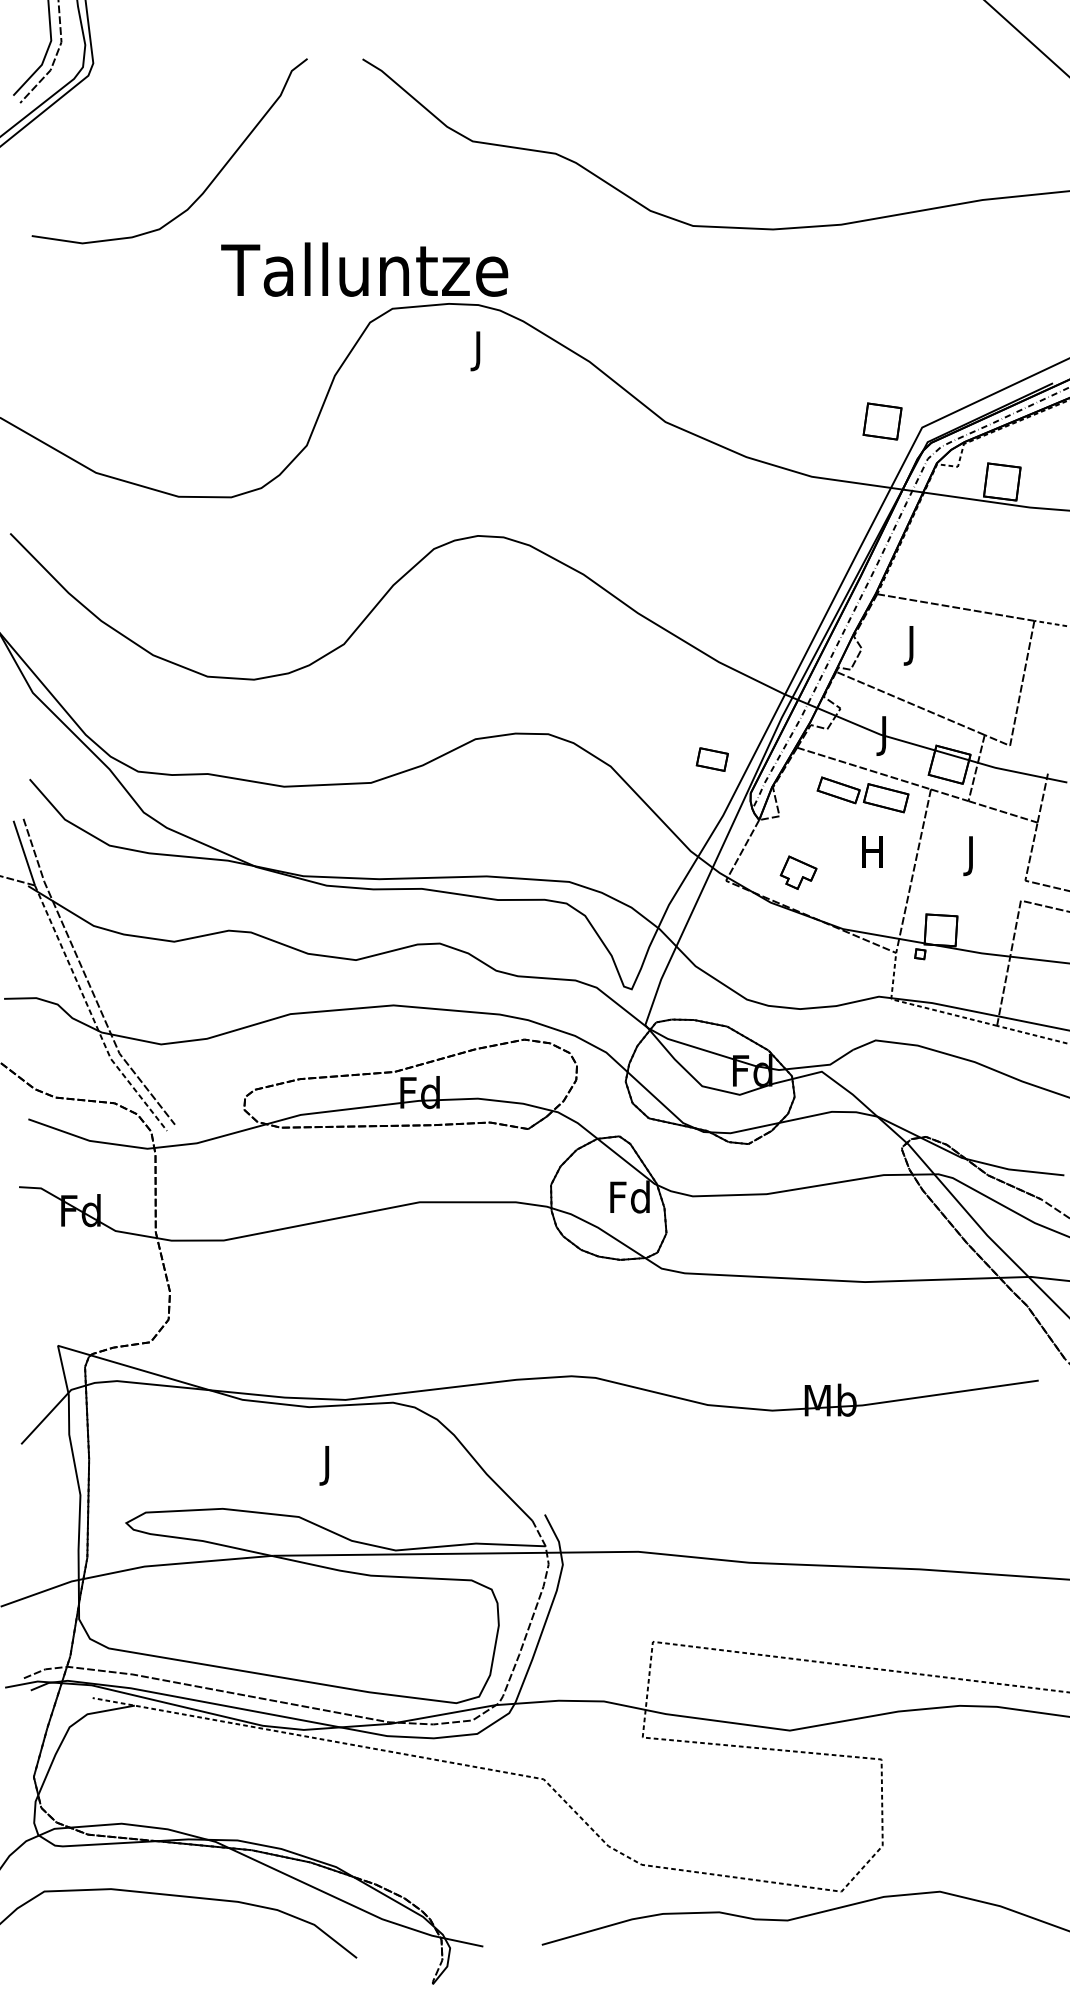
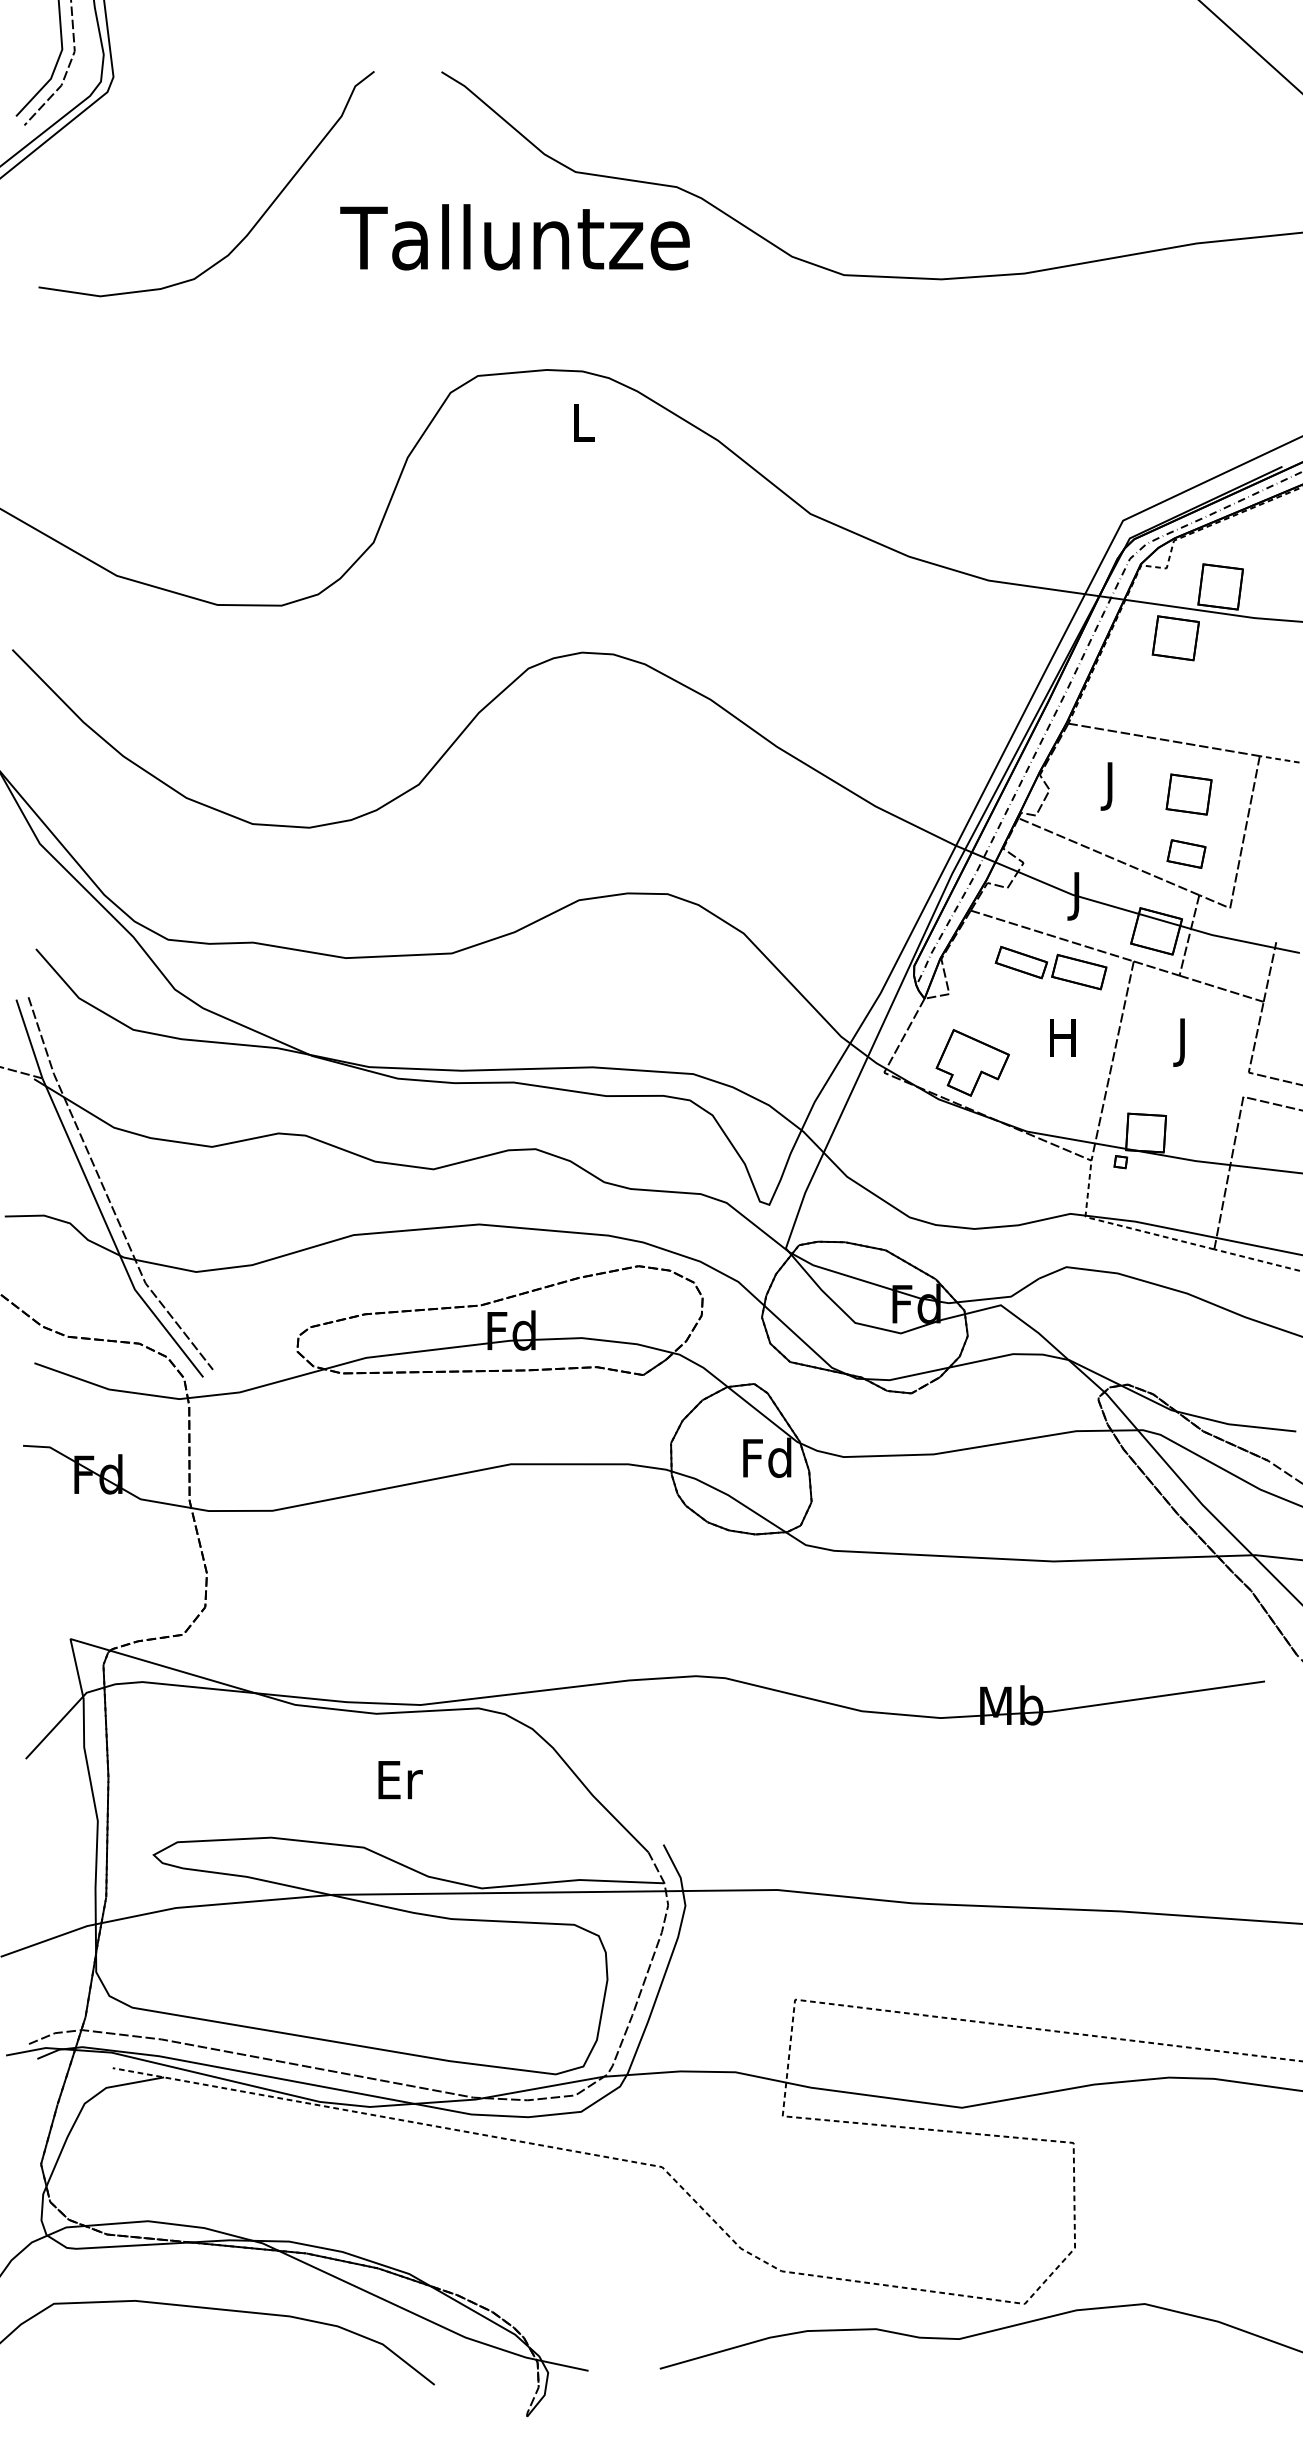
text: (364, 269) -> (514, 237), moved
text: (479, 351) -> (583, 427), J -> L
part: (882, 421) -> (1175, 638), moved
part: (975, 652) -> (1188, 794), added
part: (712, 759) -> (1186, 853), moved
part: (798, 872) -> (972, 1062), size x1.67
line: (91, 1014) -> (111, 1235), dashed -> solid
text: (328, 1466) -> (400, 1785), J -> Er

